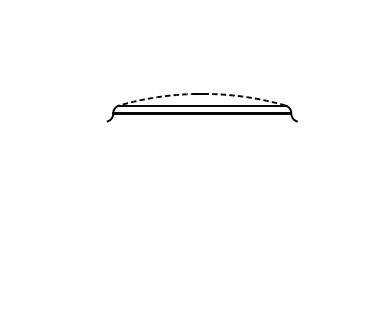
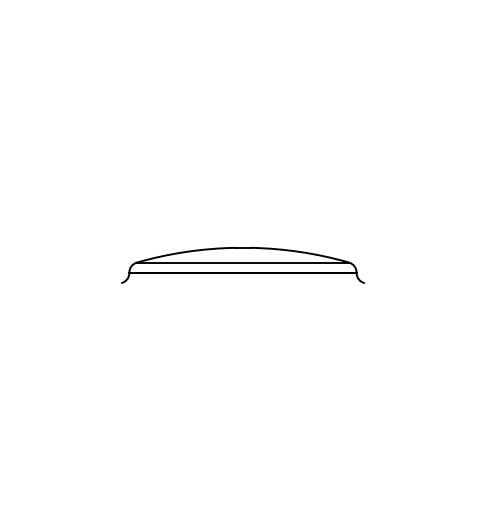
arc: (157, 97) -> (185, 252), dashed -> solid
arc: (247, 97) -> (300, 252), dashed -> solid

